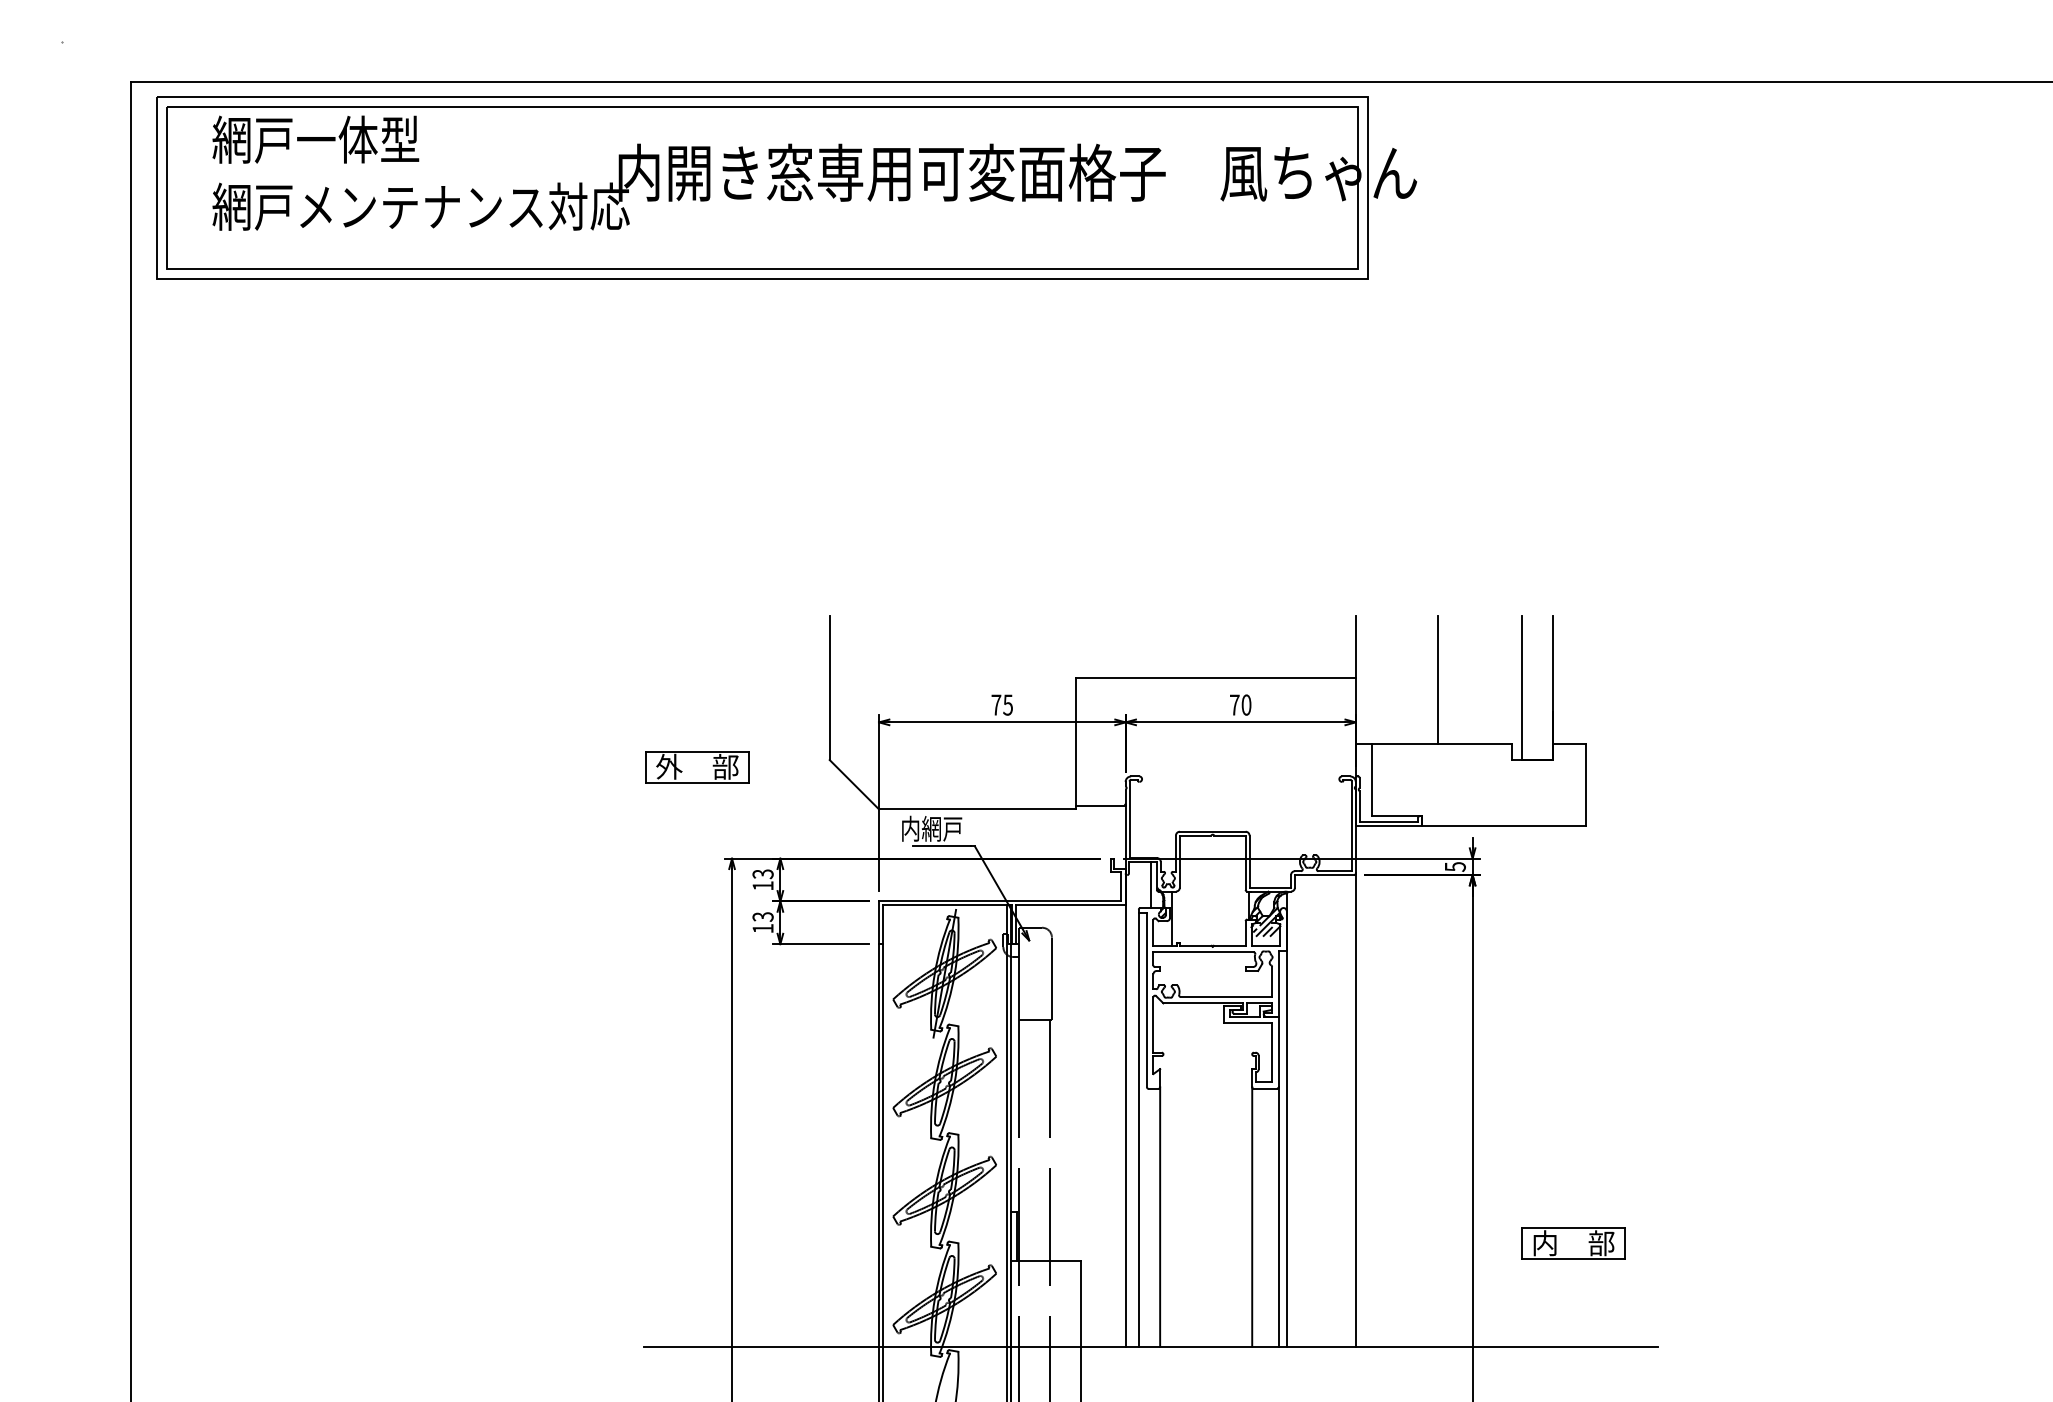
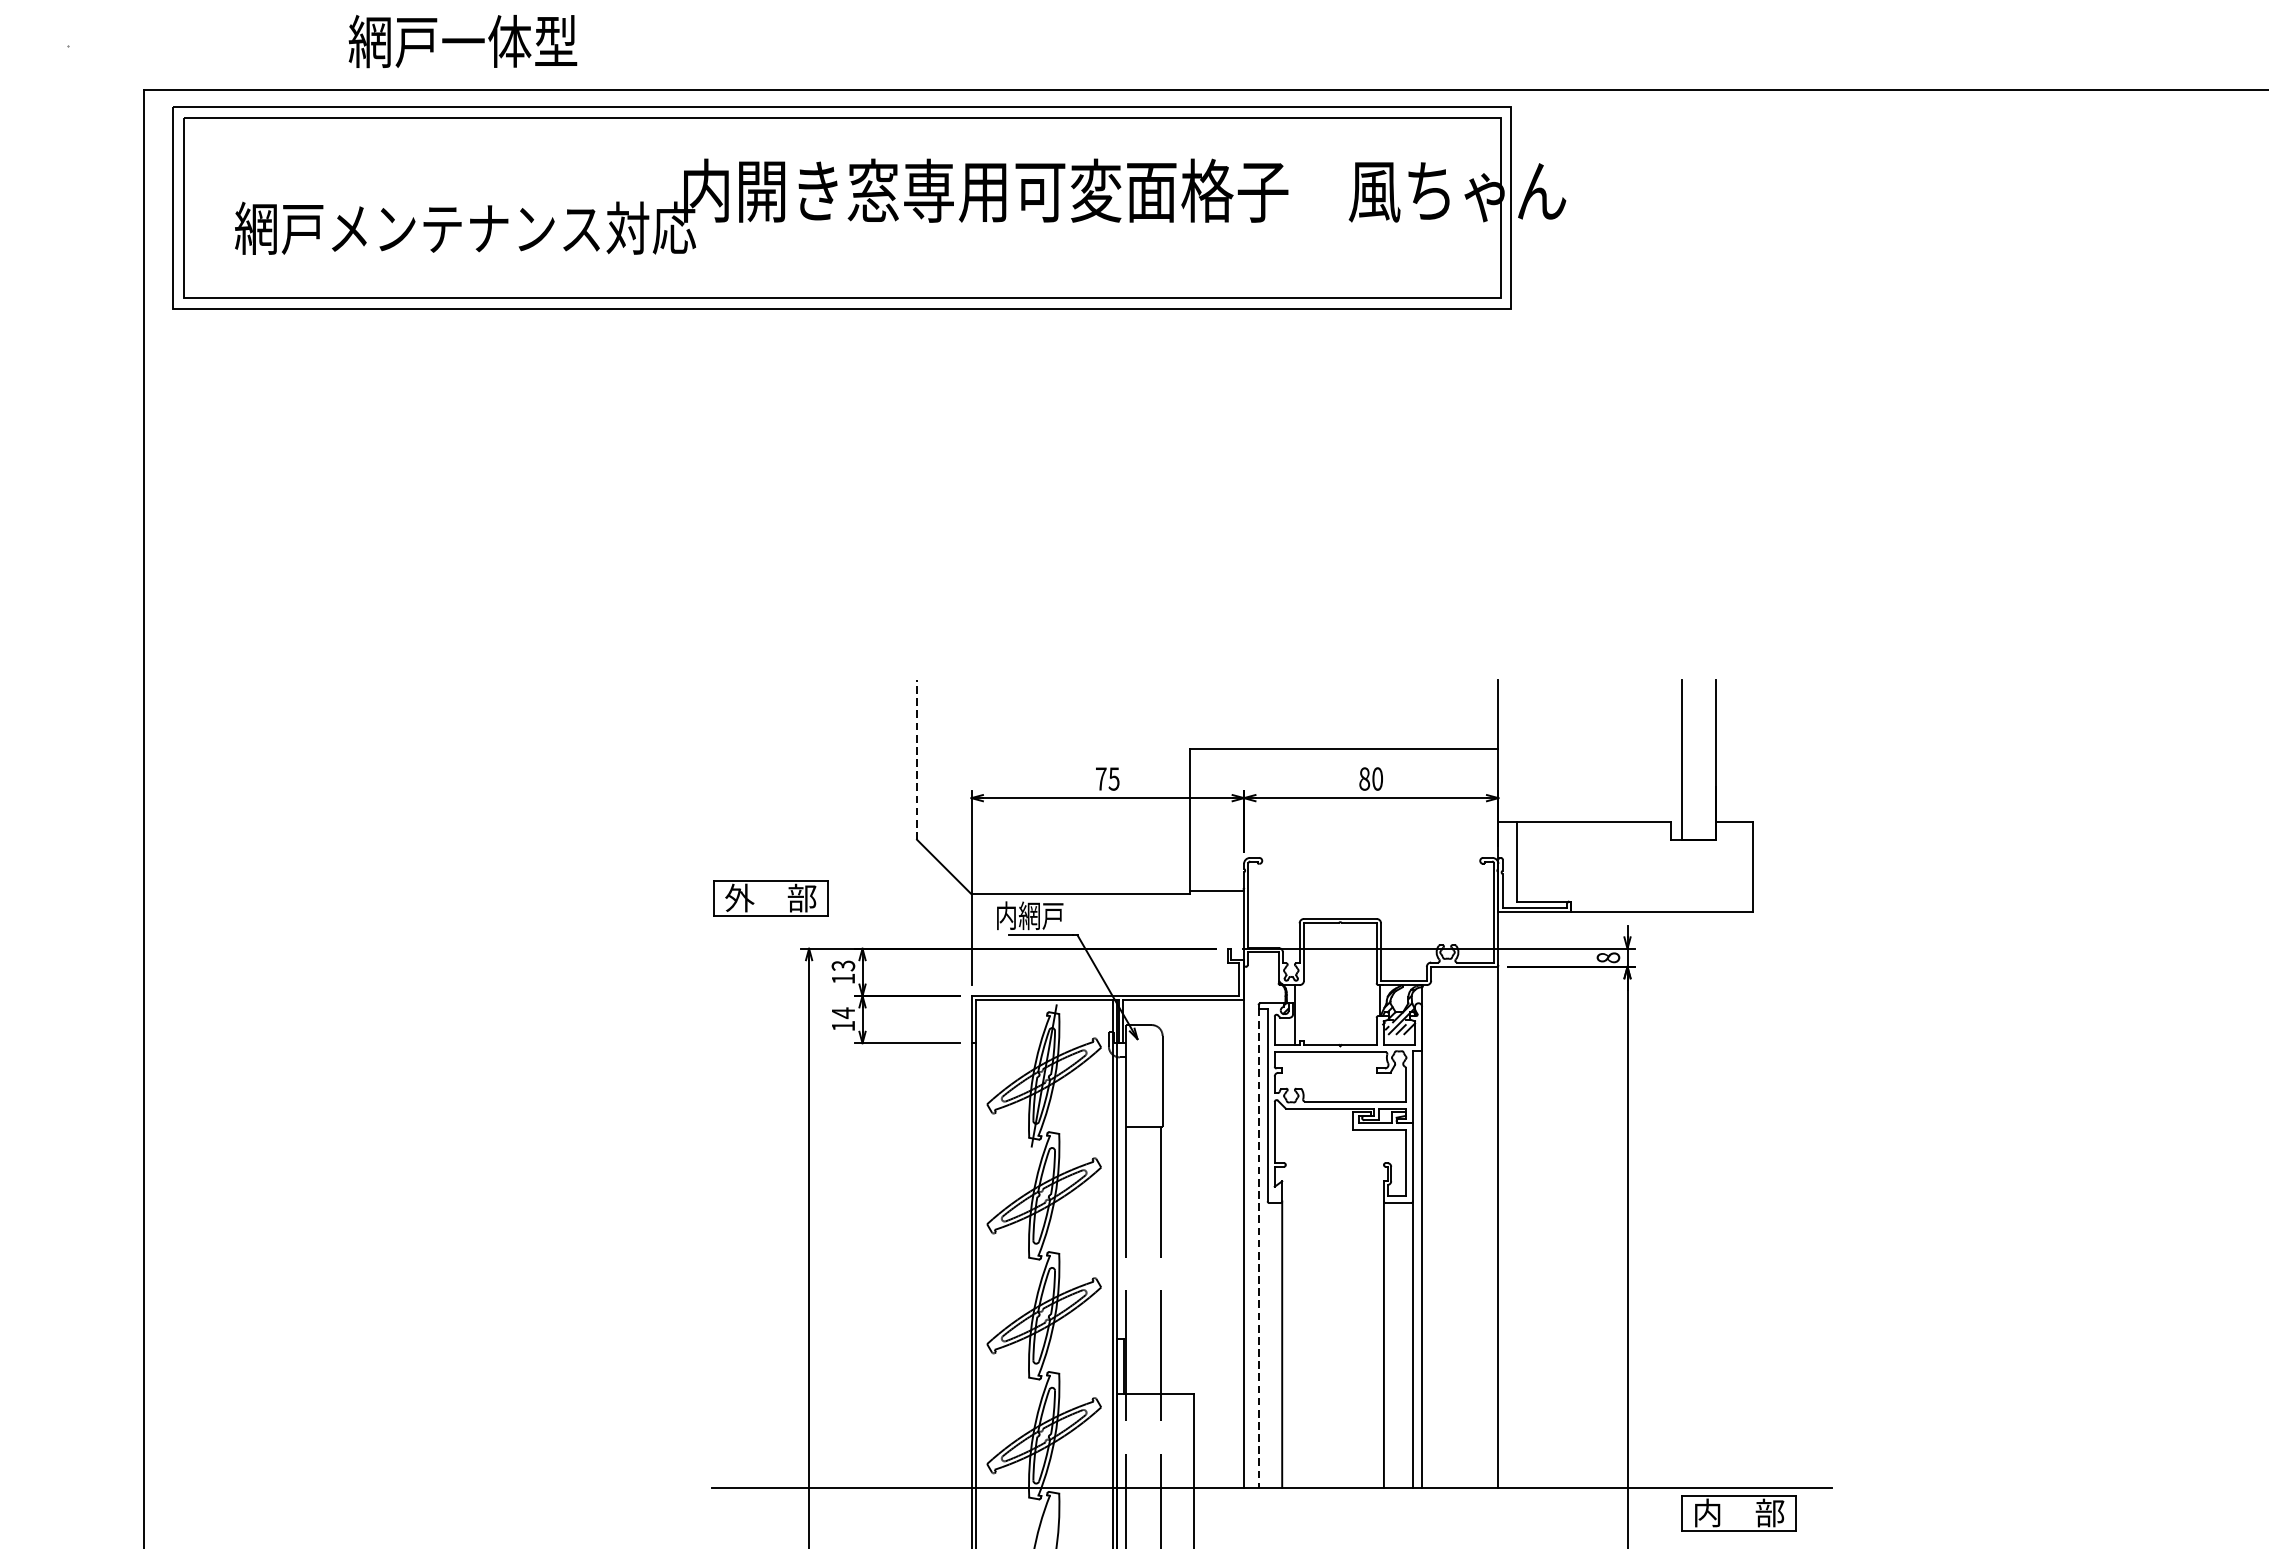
text: (315, 139) -> (462, 41), moved
line: (1438, 679) -> (1589, 750), removed
line: (829, 687) -> (916, 759), solid -> dashed
text: (1234, 704) -> (1364, 778), 70 -> 80
part: (697, 767) -> (770, 898), moved
text: (1454, 866) -> (1607, 957), 5 -> 8
line: (1150, 884) -> (1271, 977), removed
text: (762, 916) -> (842, 1012), 13 -> 14
line: (1138, 1129) -> (1258, 1248), solid -> dashed
part: (1573, 1243) -> (1738, 1513), moved

